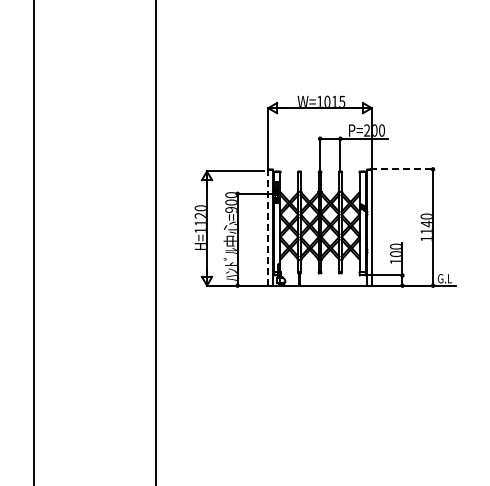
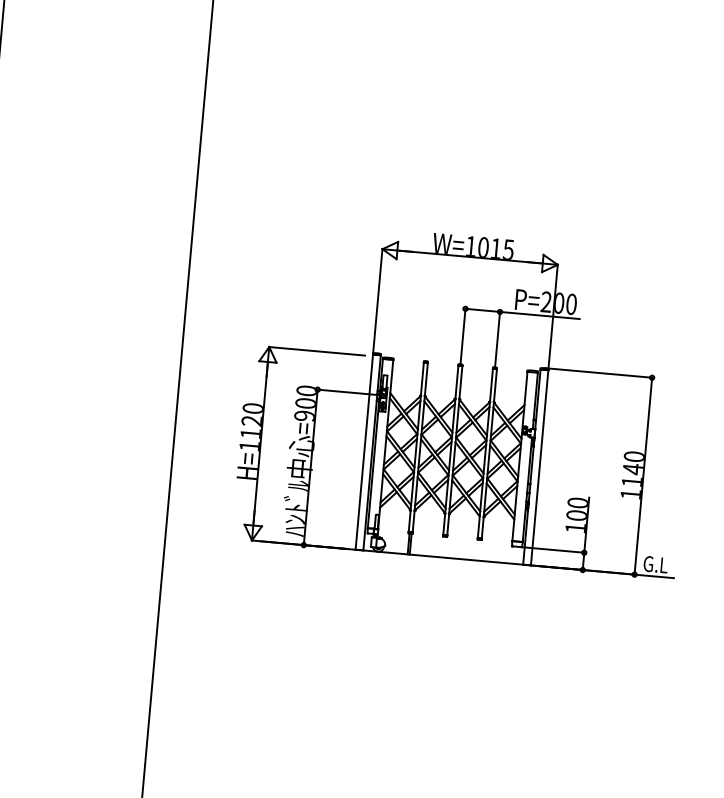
line: (401, 169) -> (598, 373), dashed -> solid
line: (268, 228) -> (364, 452), dashed -> solid

